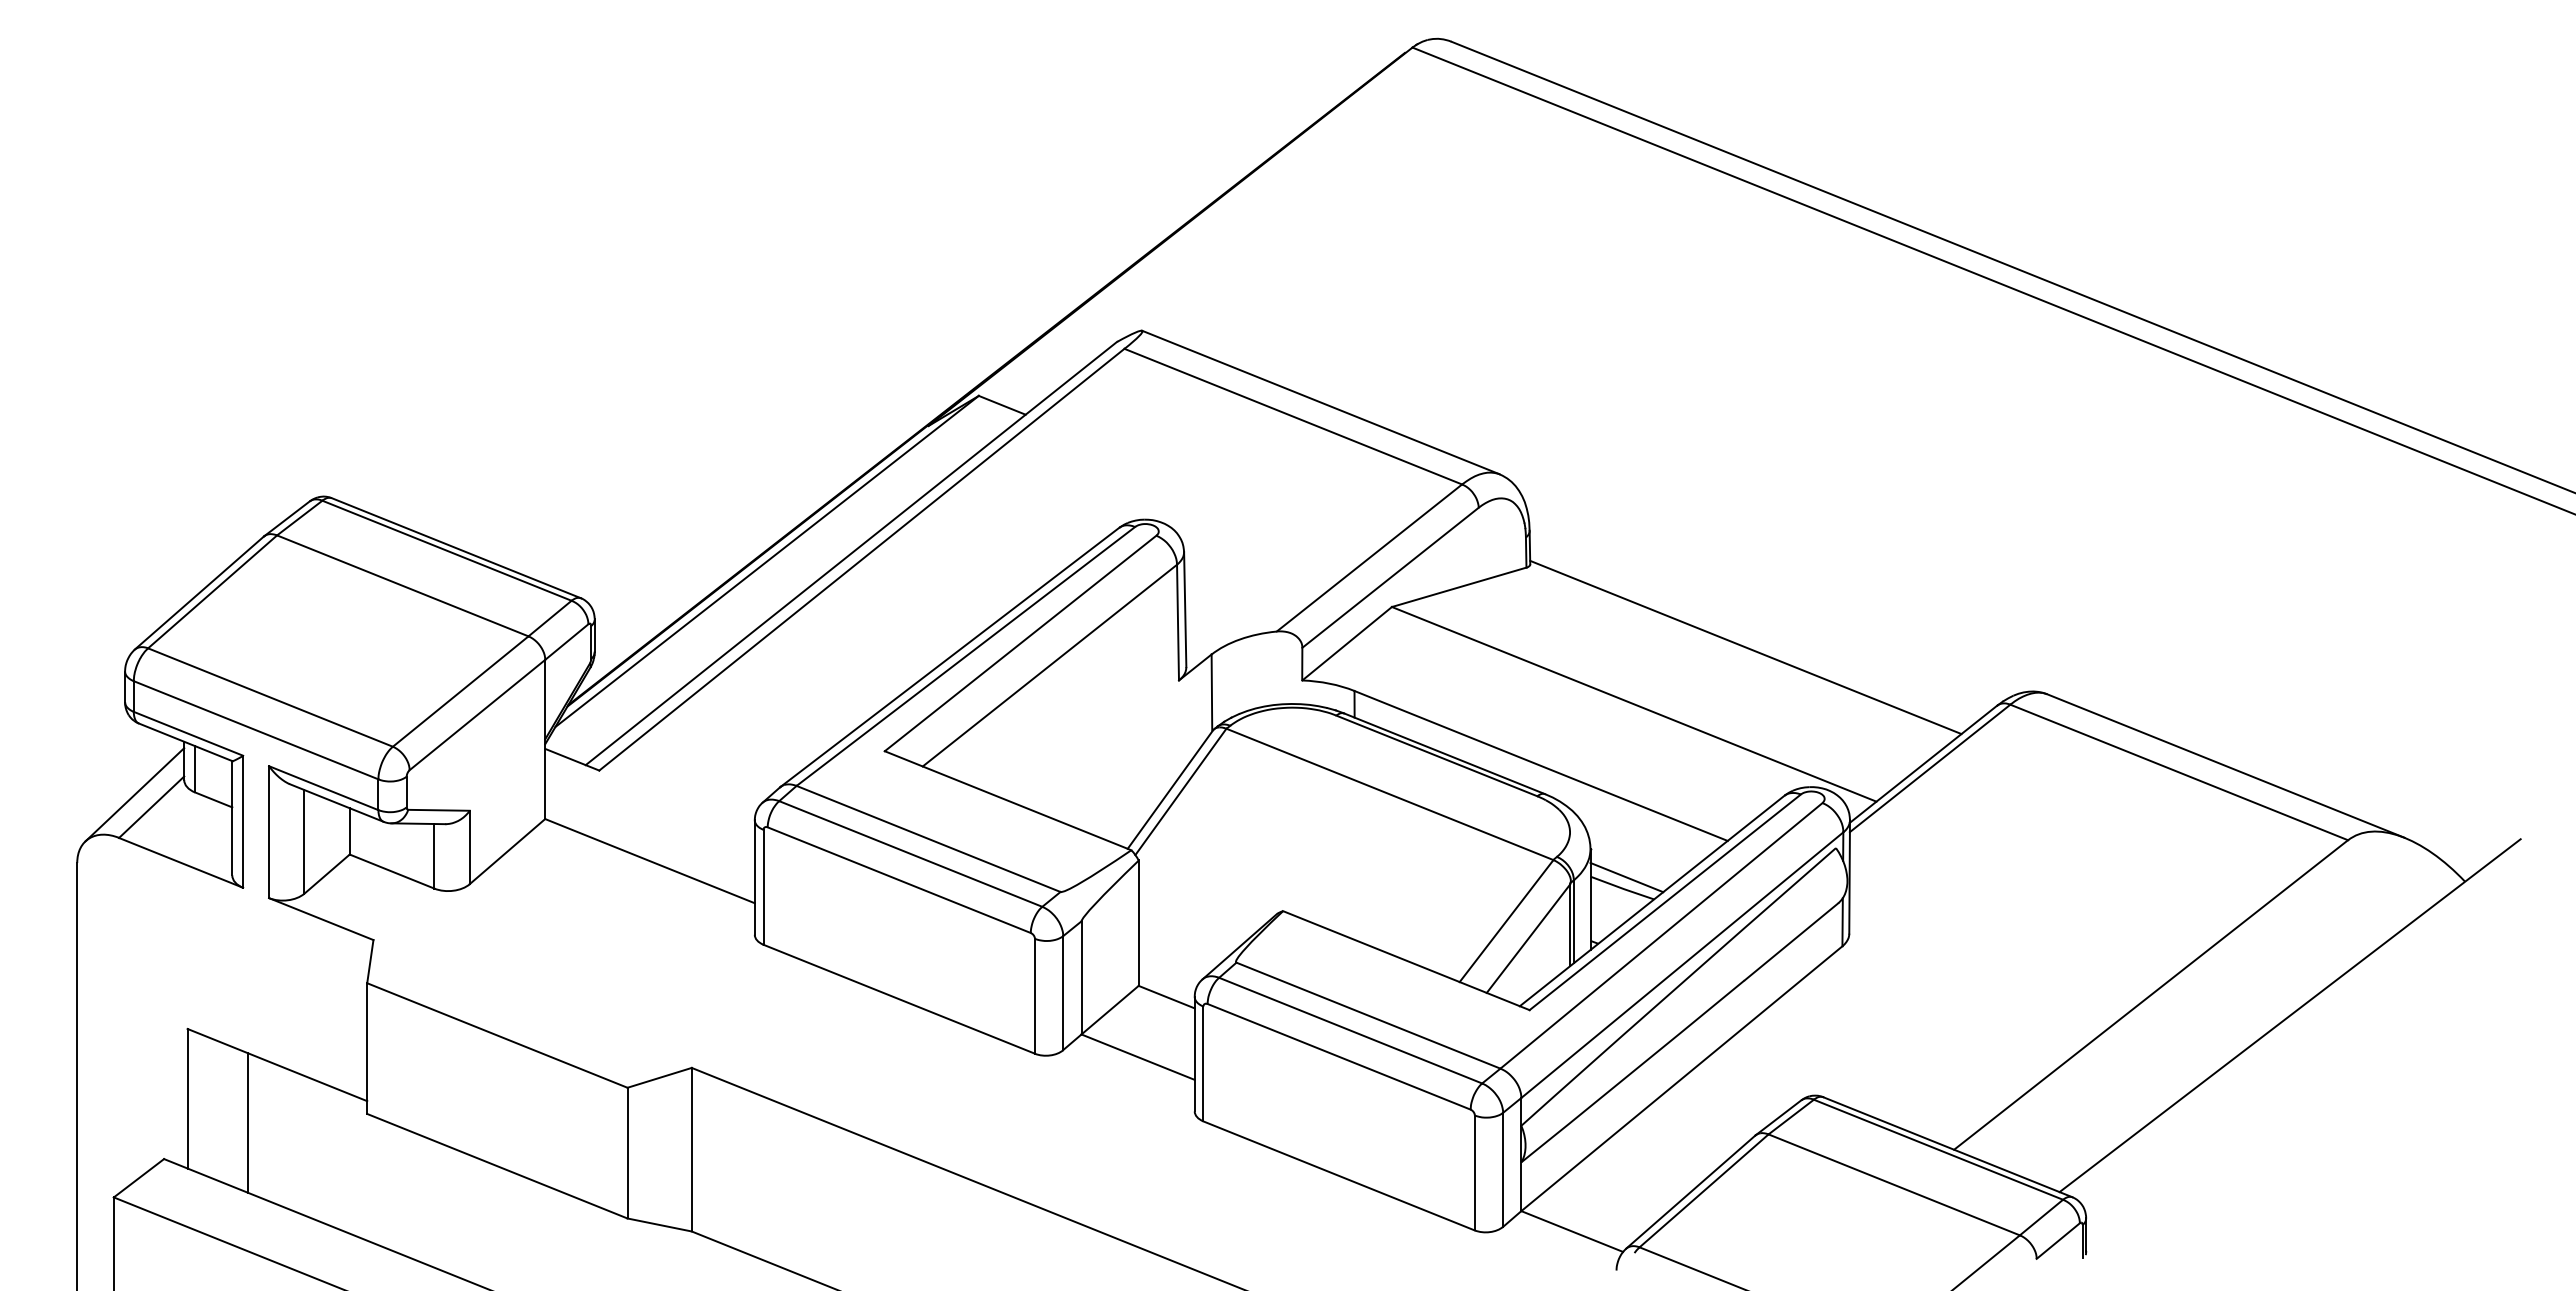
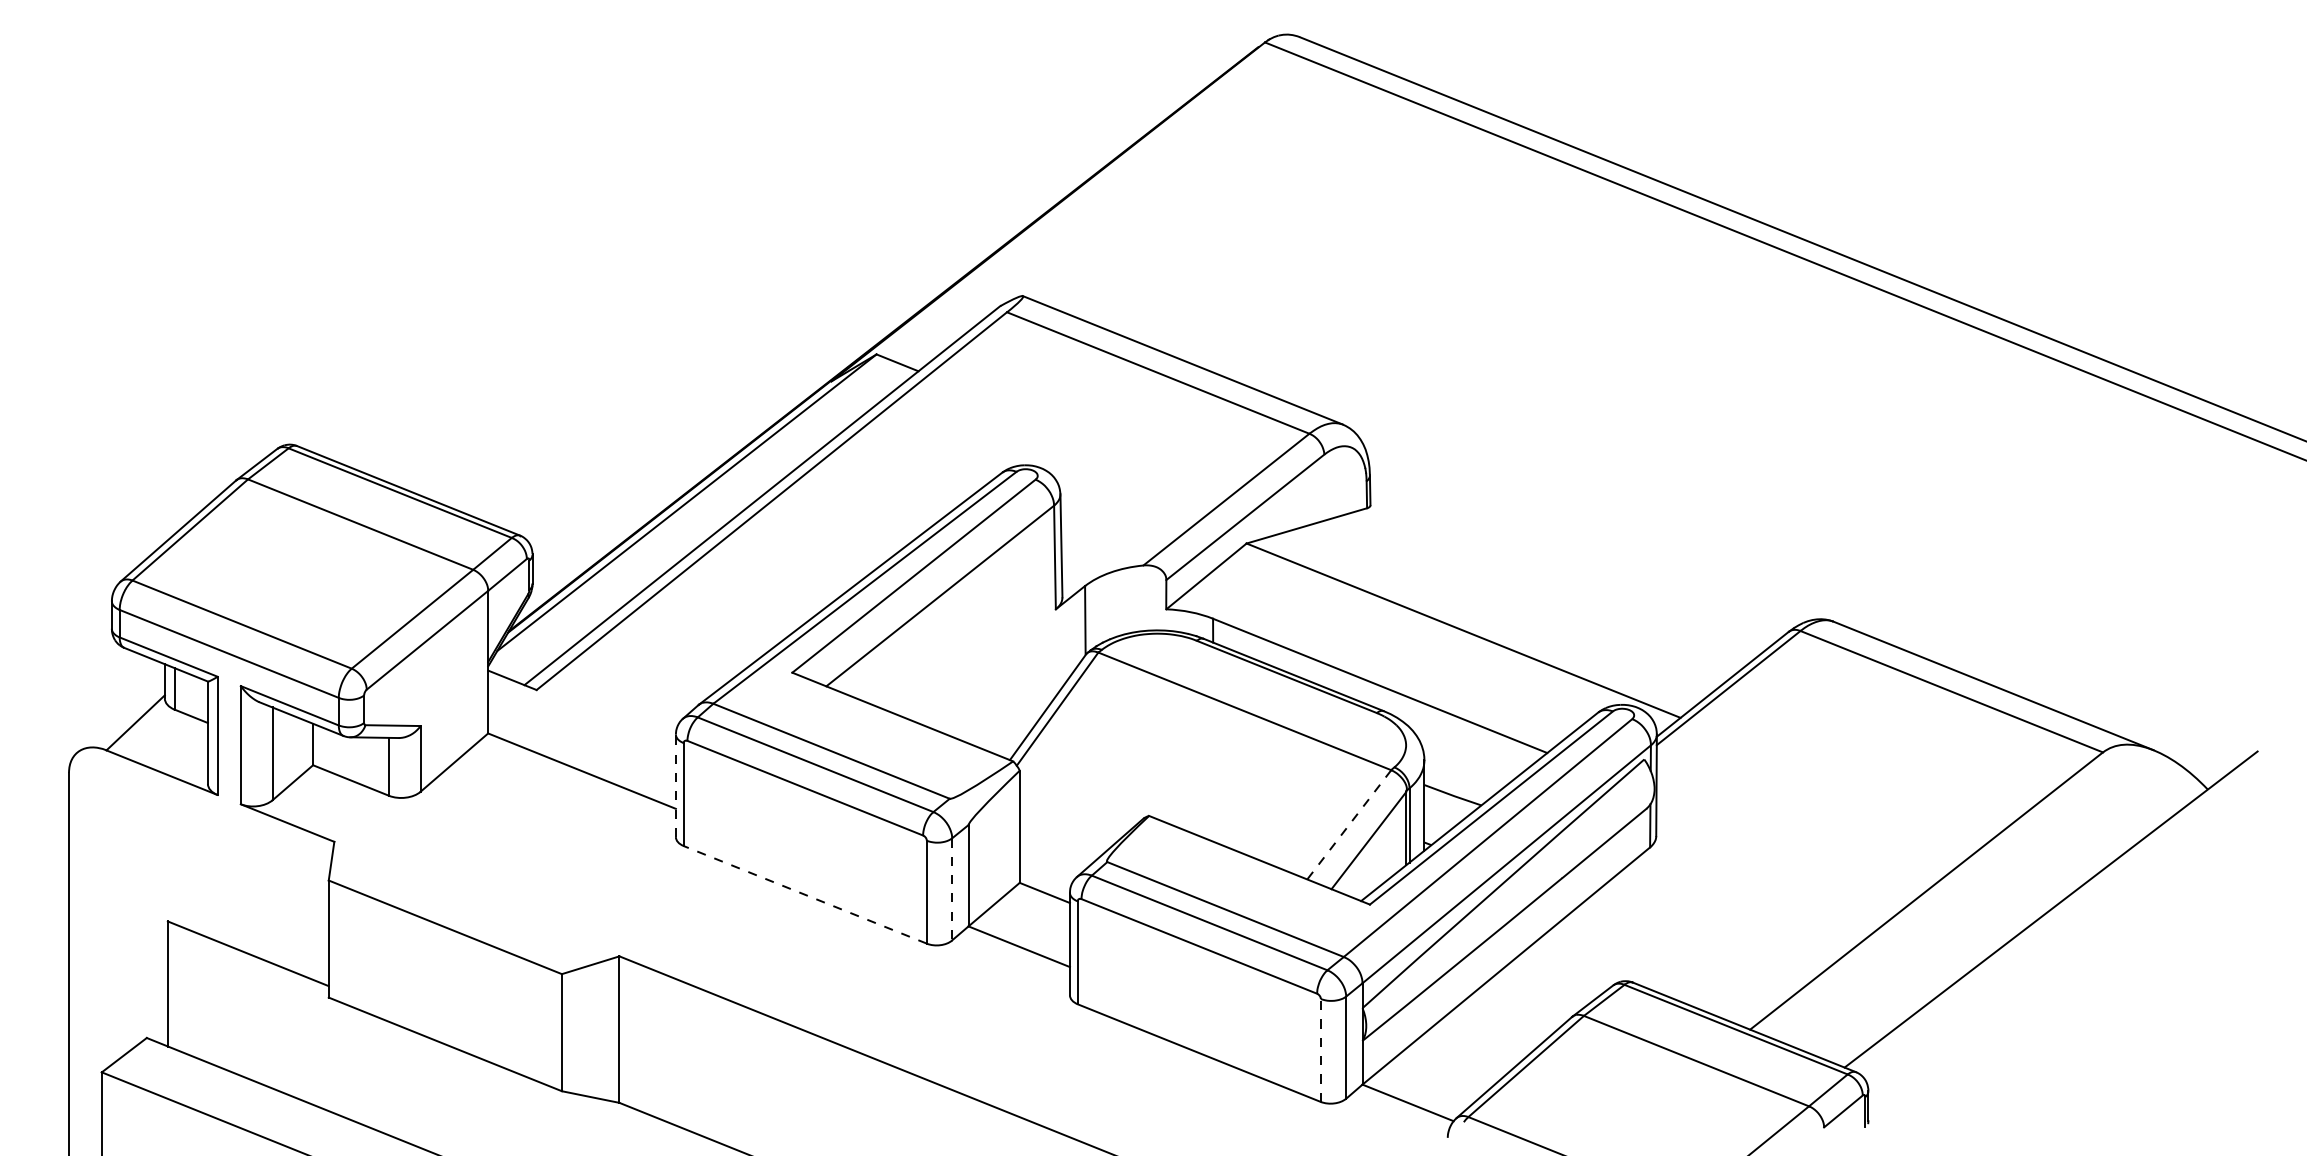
line: (1745, 647) -> (1563, 579), removed
line: (134, 794) -> (120, 711), removed
line: (754, 877) -> (675, 785), solid -> dashed
line: (1626, 877) -> (1456, 785), removed
line: (1506, 921) -> (1349, 825), solid -> dashed
line: (1063, 993) -> (952, 889), solid -> dashed
line: (898, 999) -> (804, 895), solid -> dashed
line: (247, 1122) -> (221, 1005), removed
line: (1474, 1172) -> (1320, 1050), solid -> dashed

